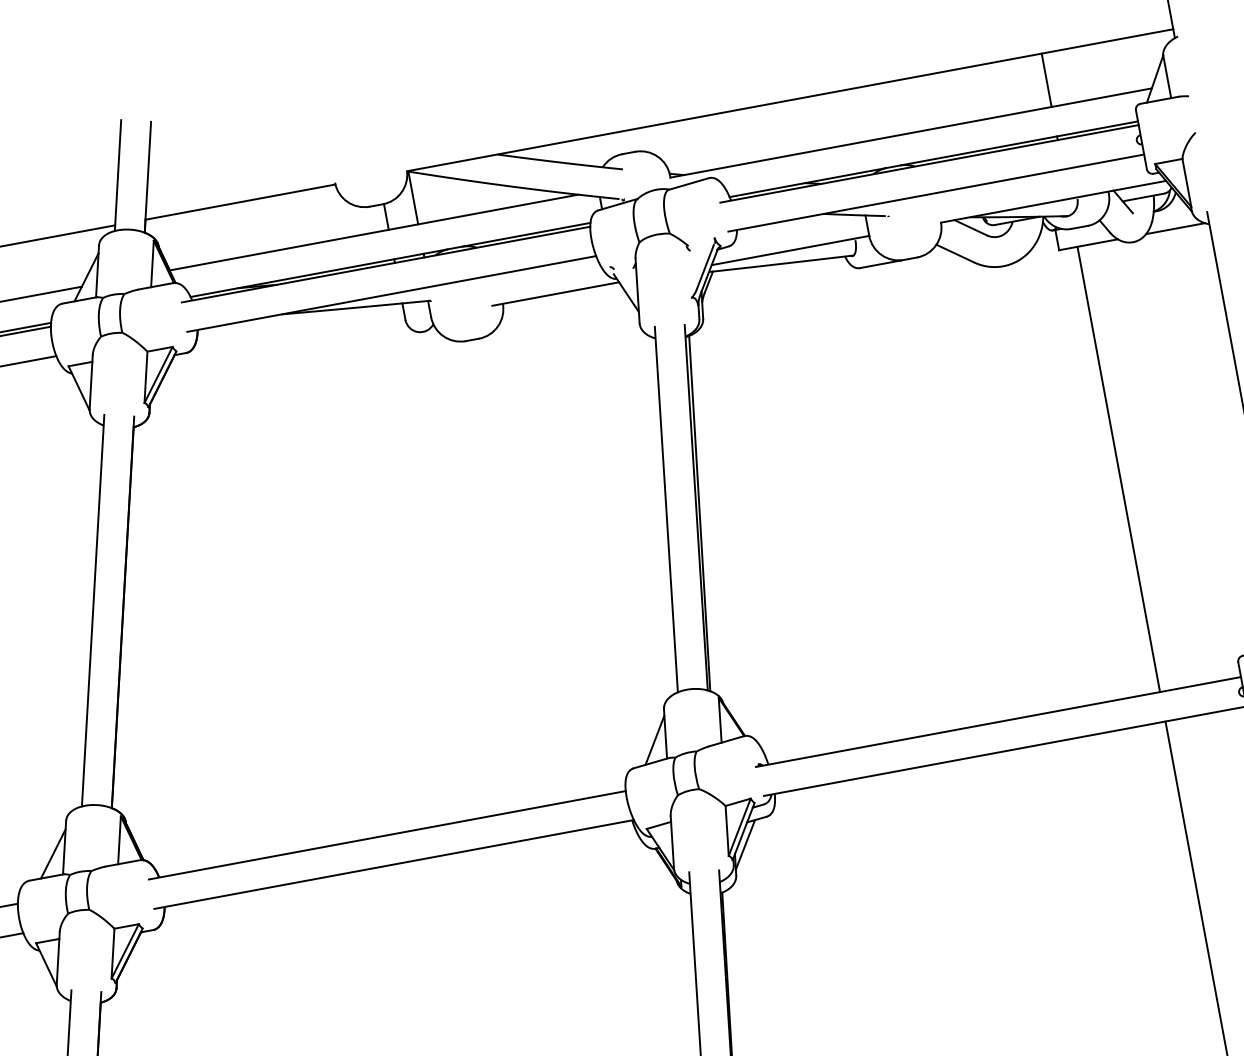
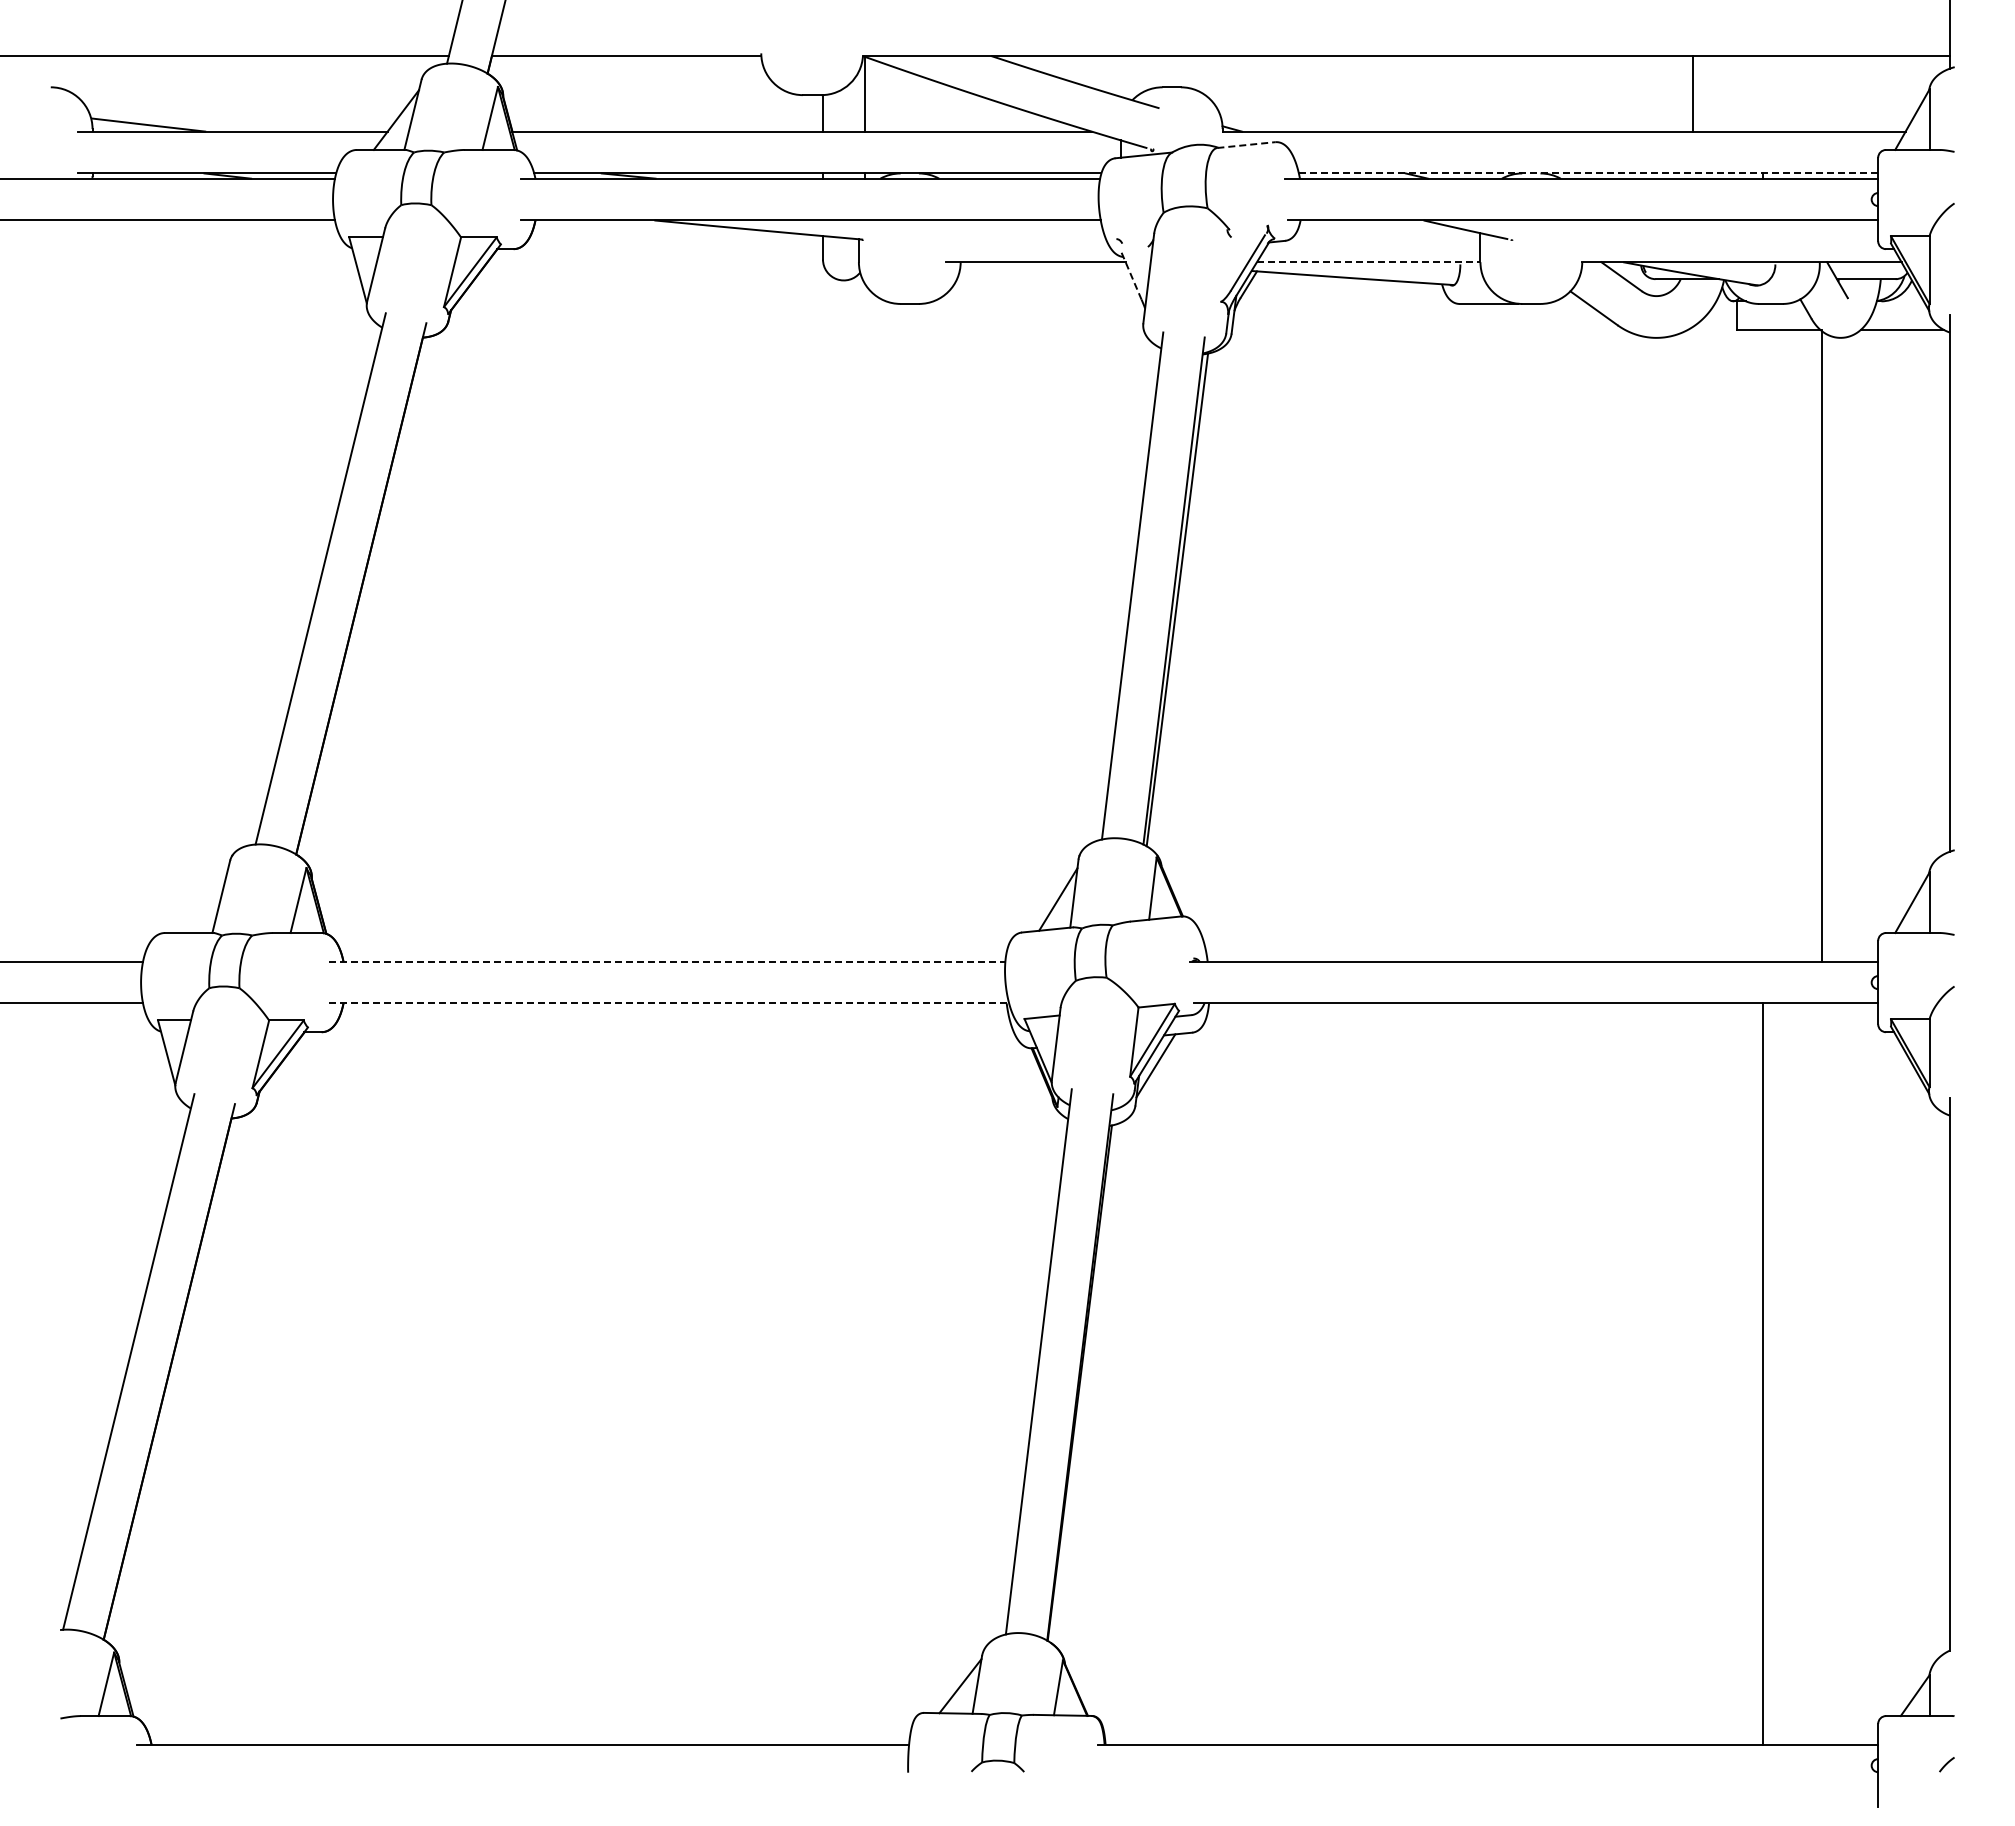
line: (1046, 80) -> (1693, 93), moved
line: (933, 159) -> (1588, 173), solid -> dashed
line: (689, 184) -> (1246, 145), solid -> dashed
line: (790, 250) -> (1368, 262), solid -> dashed
line: (624, 290) -> (1130, 274), solid -> dashed
line: (1118, 469) -> (1822, 645), moved
line: (387, 835) -> (667, 961), solid -> dashed
line: (53, 853) -> (204, 902), removed
line: (394, 864) -> (669, 1003), solid -> dashed

